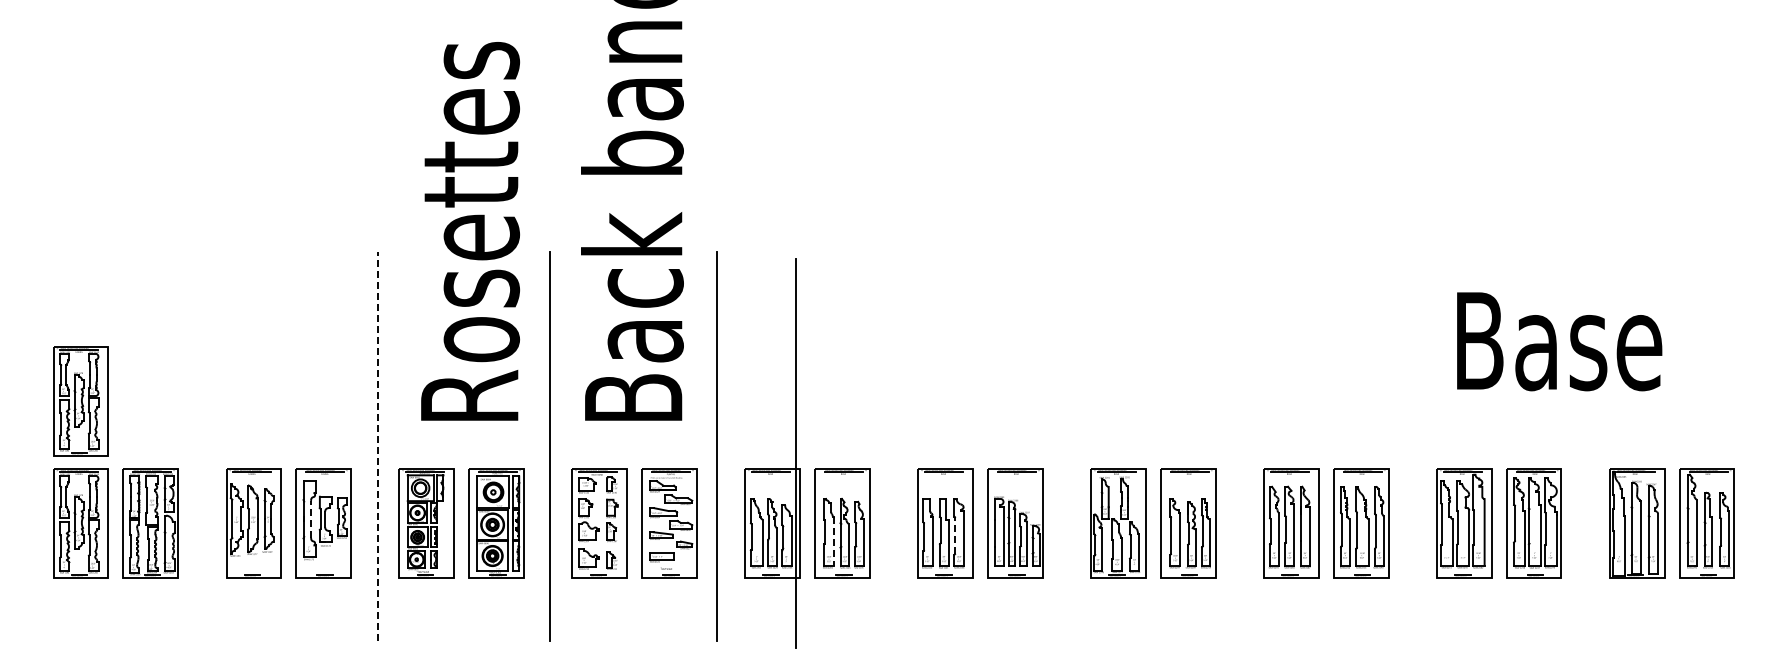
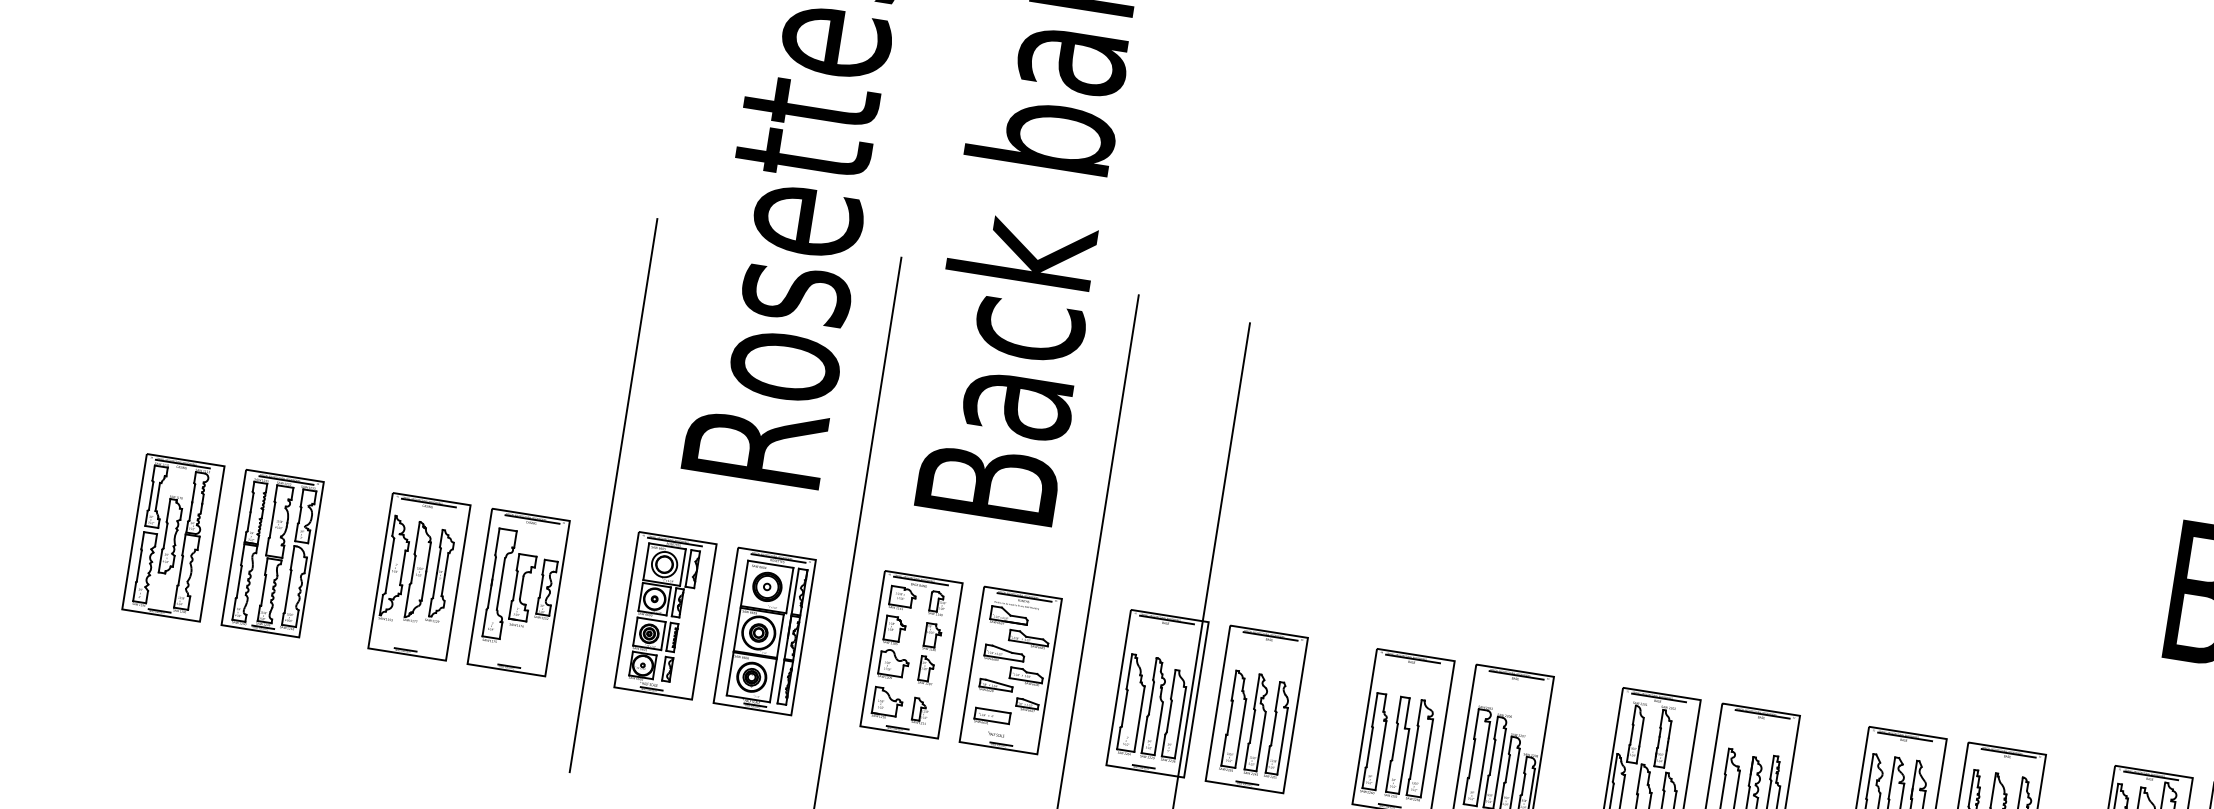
part: (80, 401) -> (200, 364), removed
line: (378, 445) -> (614, 494), dashed -> solid
line: (310, 518) -> (501, 582), dashed -> solid
line: (955, 535) -> (1414, 752), dashed -> solid
line: (834, 542) -> (1241, 735), dashed -> solid

